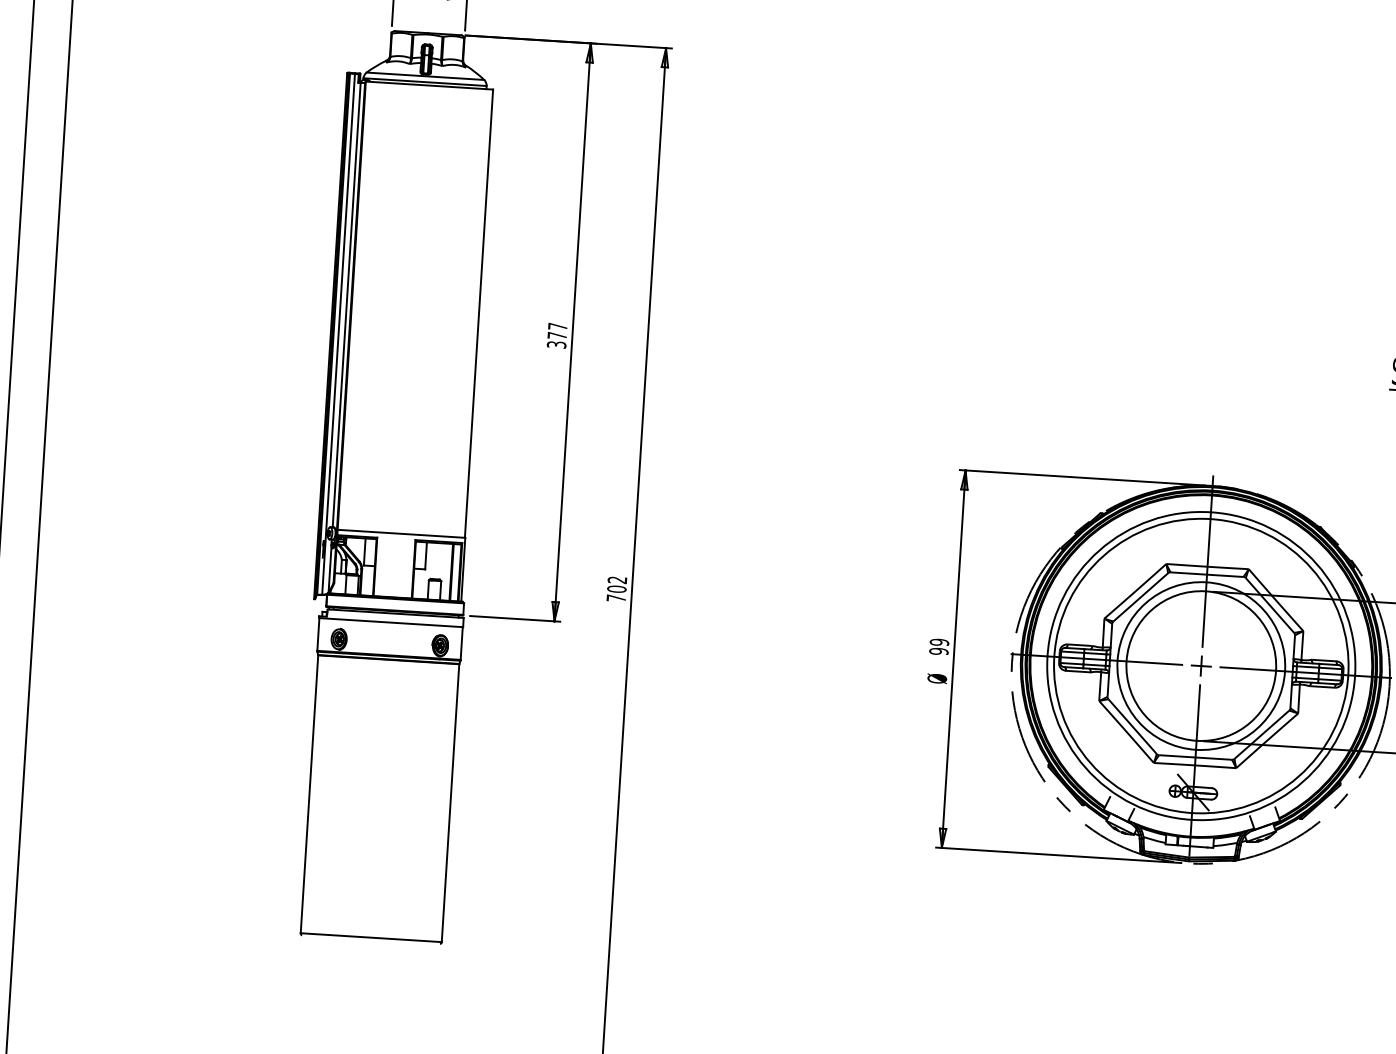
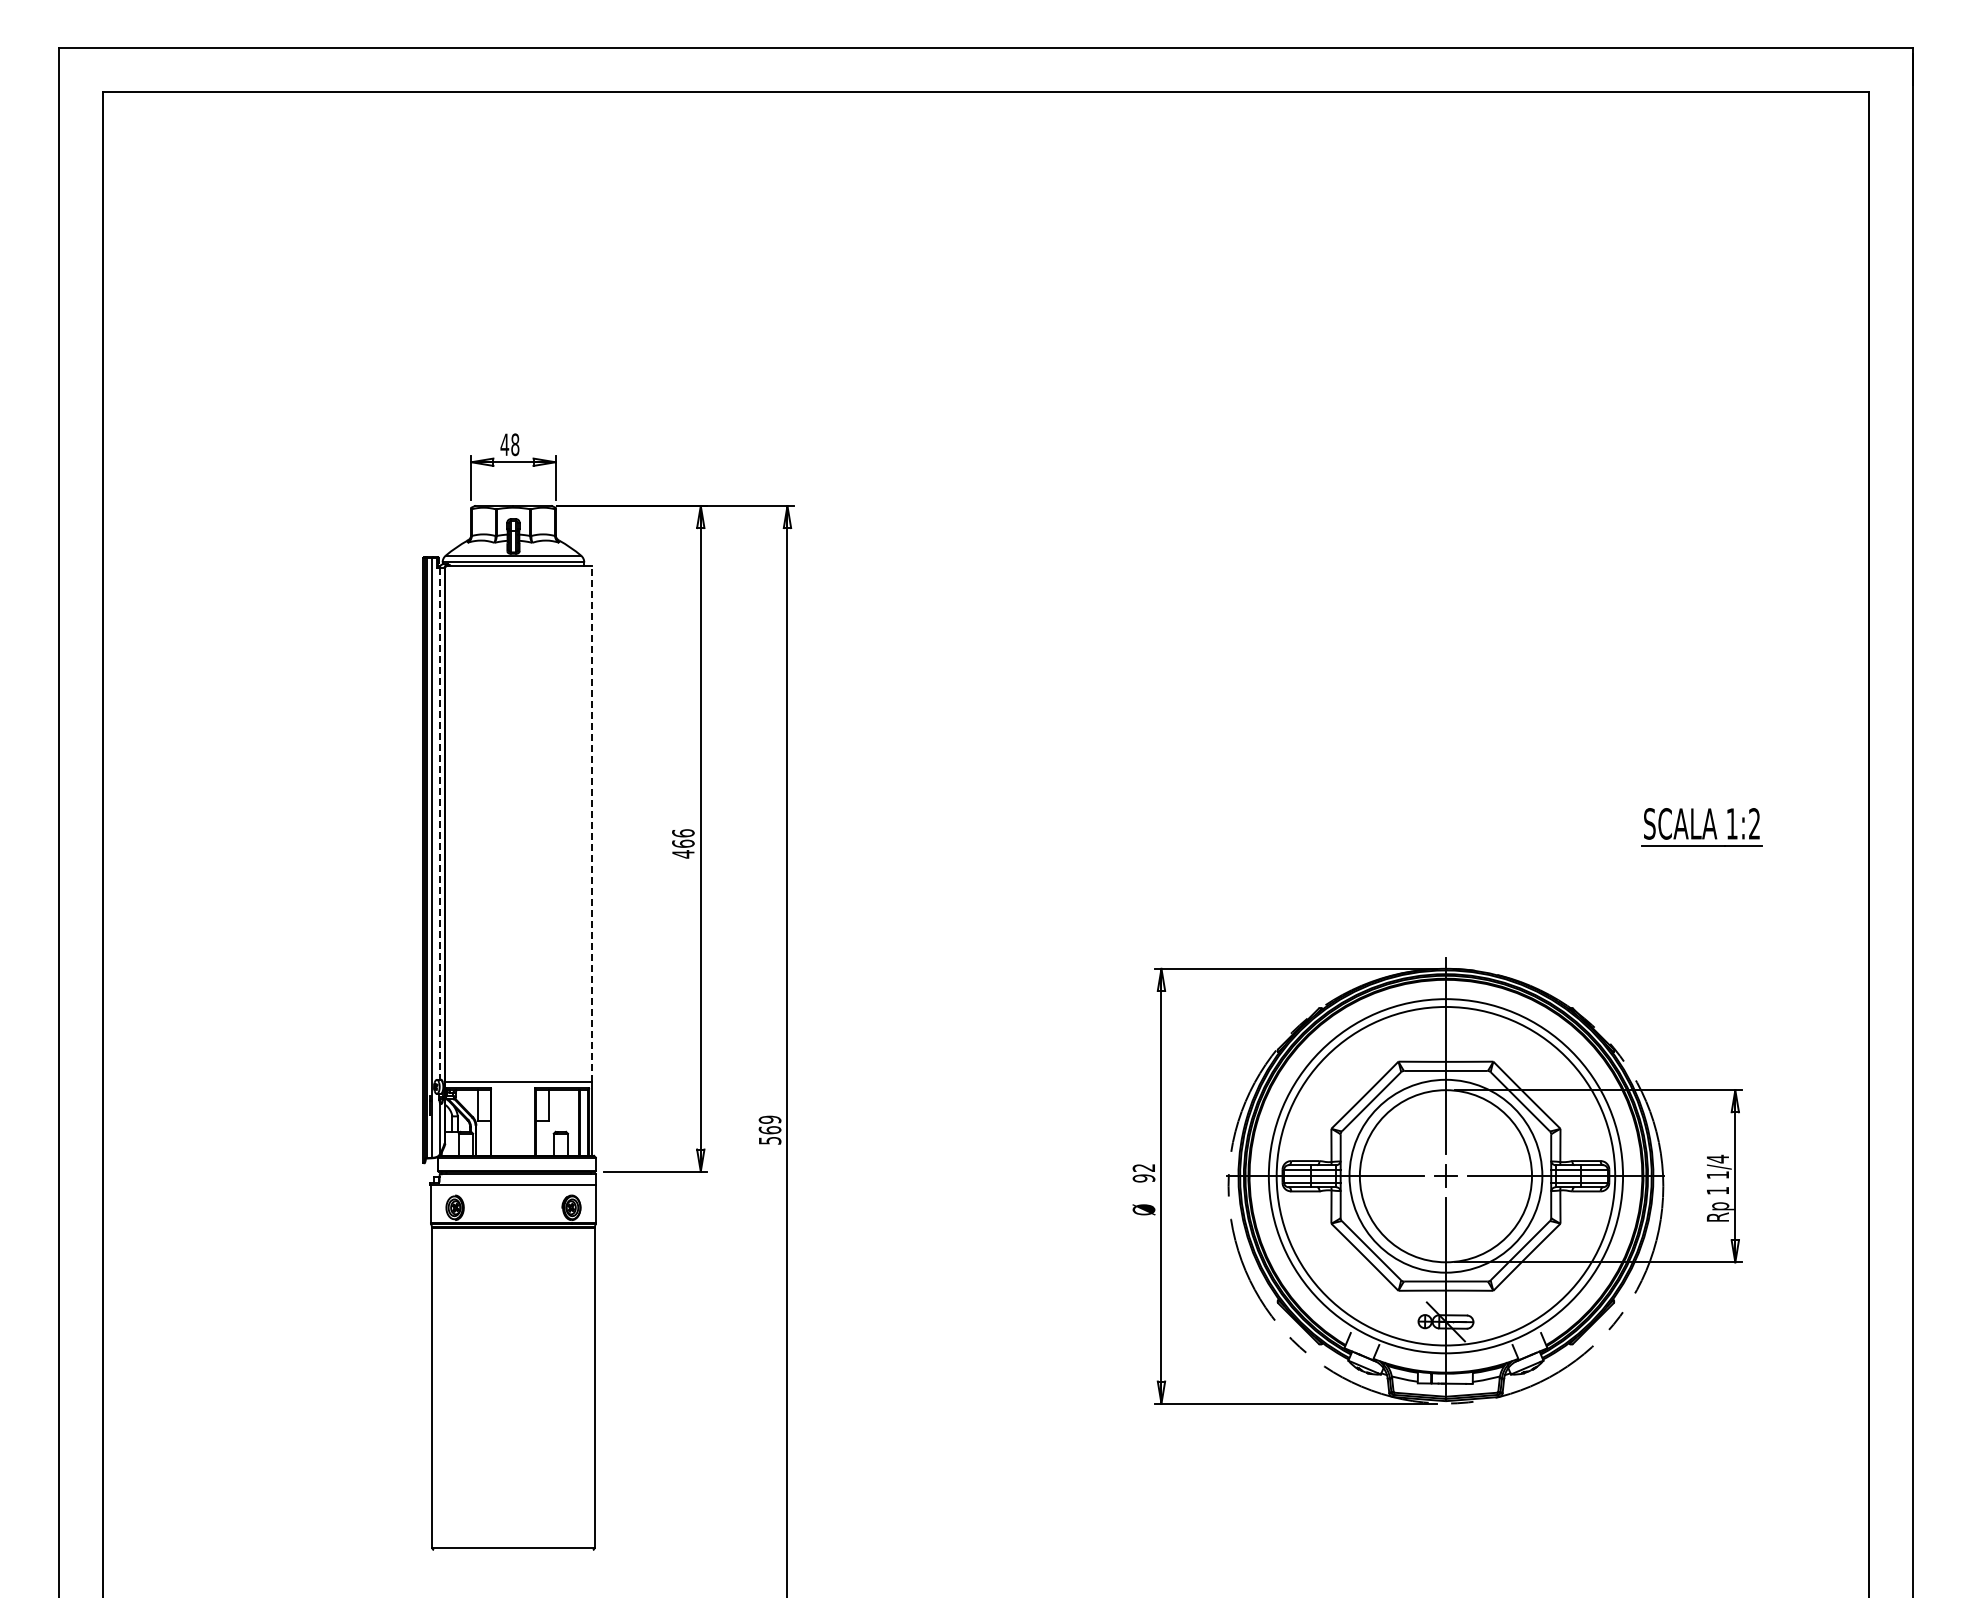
line: (346, 304) -> (439, 823), solid -> dashed
line: (479, 313) -> (592, 823), solid -> dashed
text: (557, 335) -> (683, 843), 377 -> 466
text: (616, 588) -> (769, 1129), 702 -> 569
text: (939, 641) -> (1143, 1167), 99 -> 92

